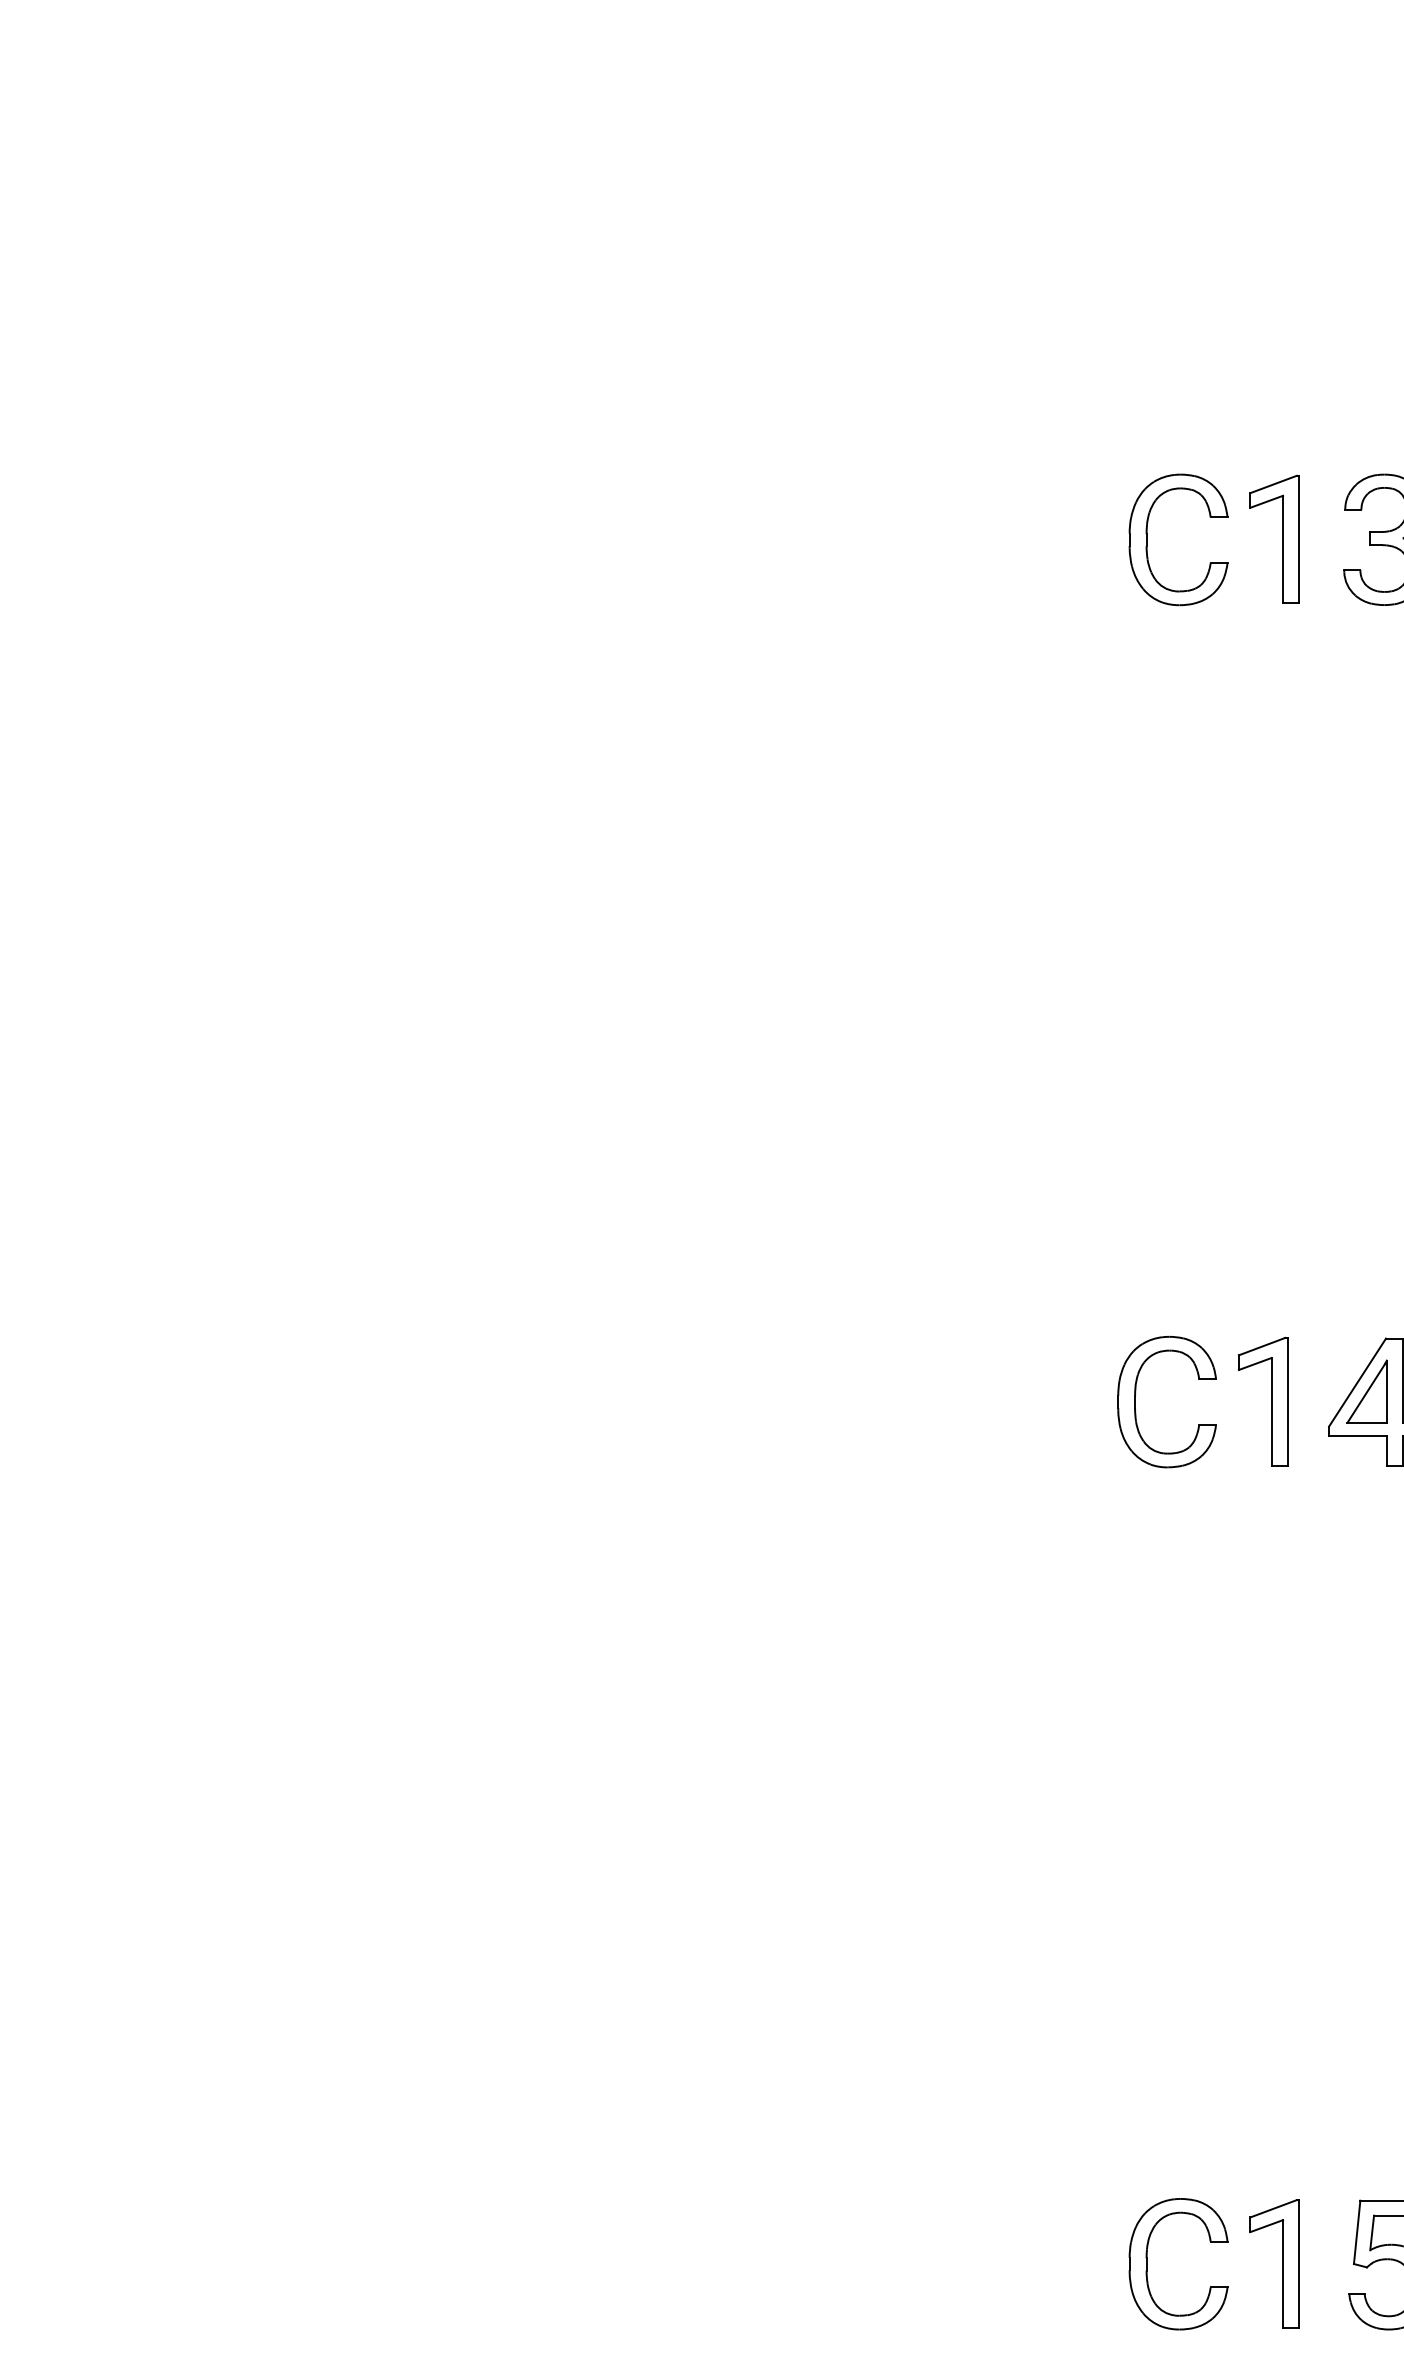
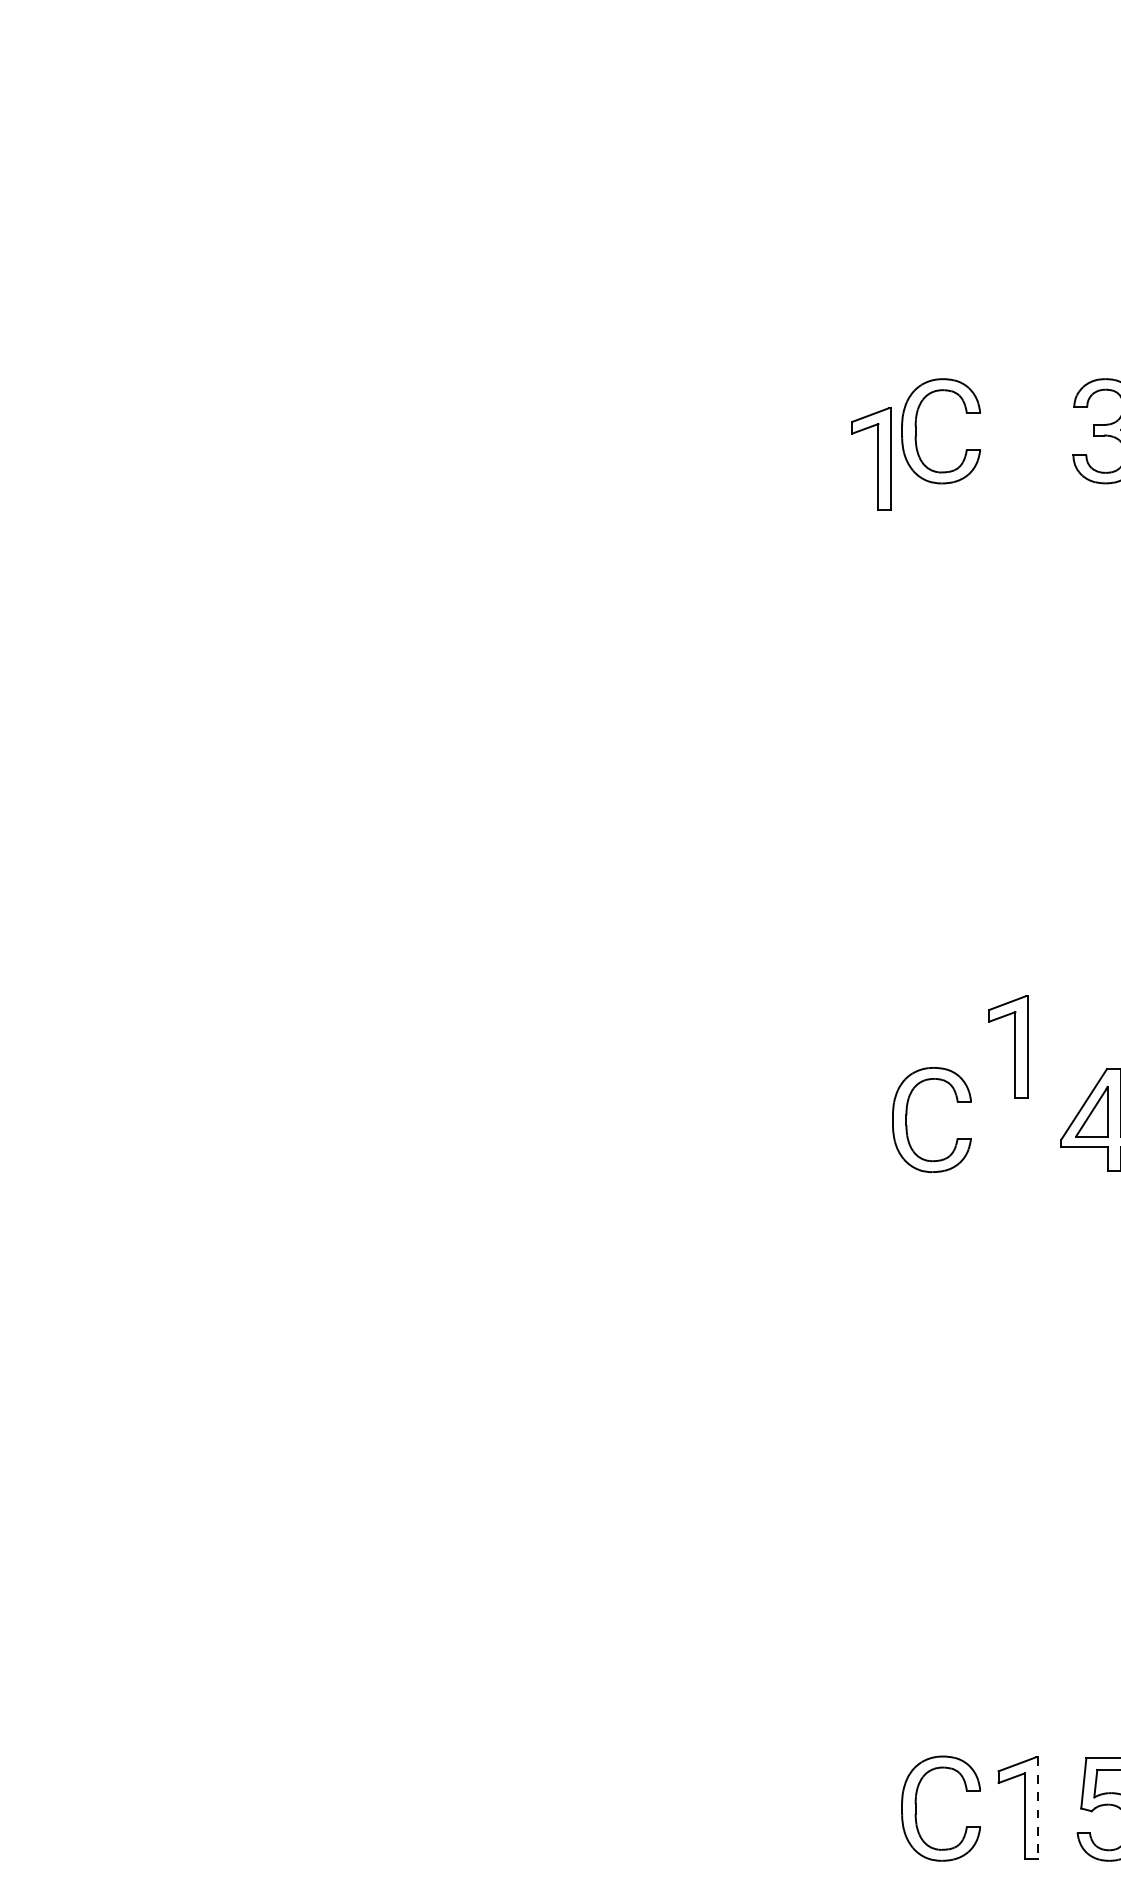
part: (1282, 538) -> (878, 458), moved
part: (1271, 1401) -> (1015, 1046), moved
line: (1299, 2263) -> (1037, 1808), solid -> dashed

